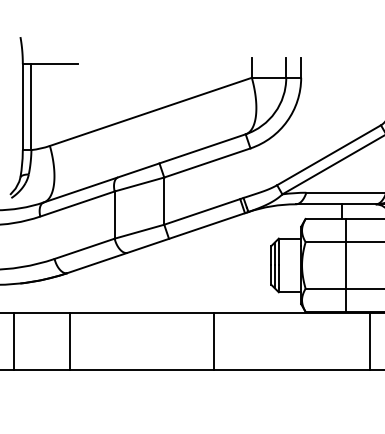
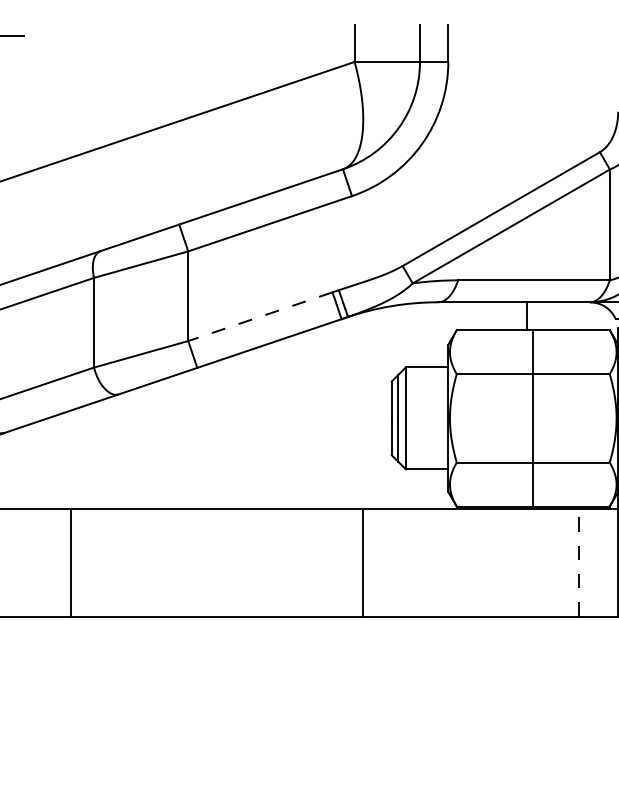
line: (201, 212) -> (258, 317), solid -> dashed
line: (370, 340) -> (579, 560), solid -> dashed
line: (69, 341) -> (70, 562), moved
line: (213, 341) -> (363, 562), moved

